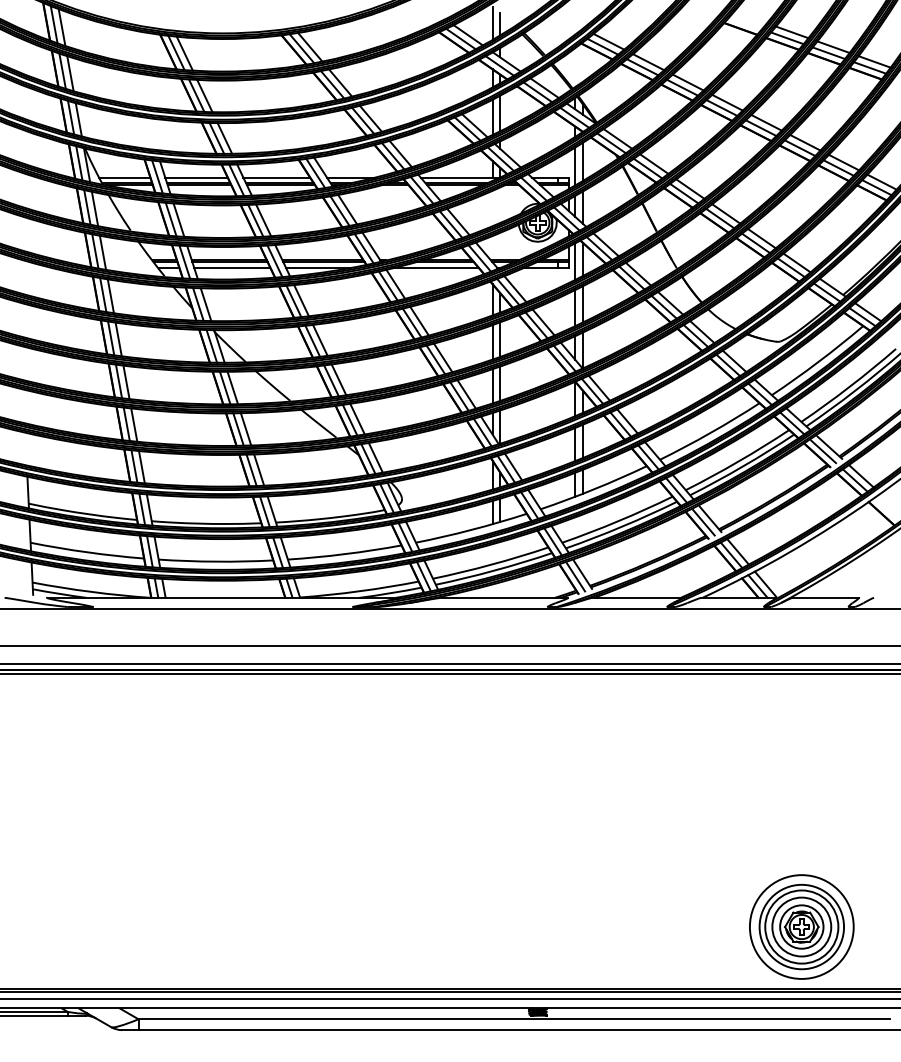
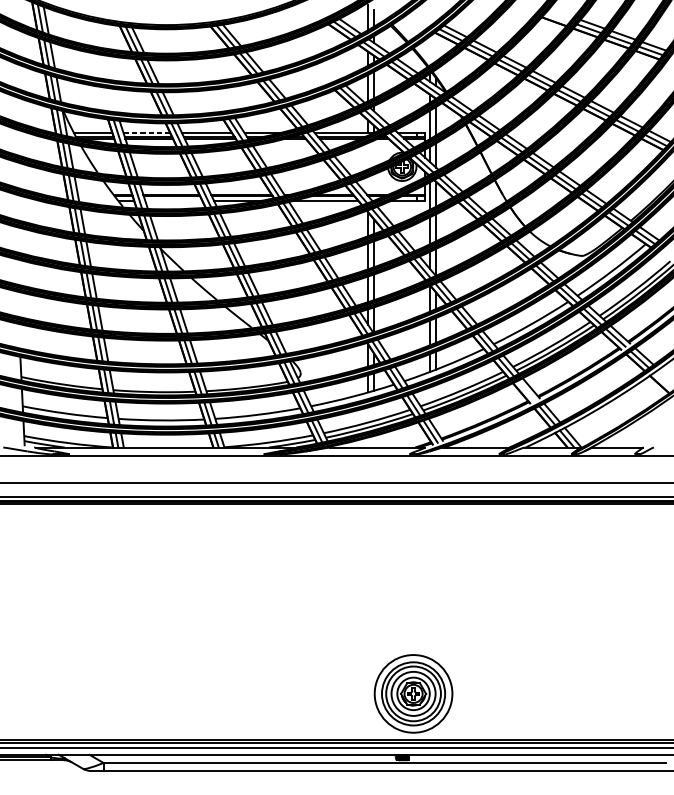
line: (195, 177) -> (146, 132), solid -> dashed
line: (232, 268) -> (173, 201), removed
line: (703, 522) -> (526, 391), removed
part: (801, 926) -> (413, 693), moved

